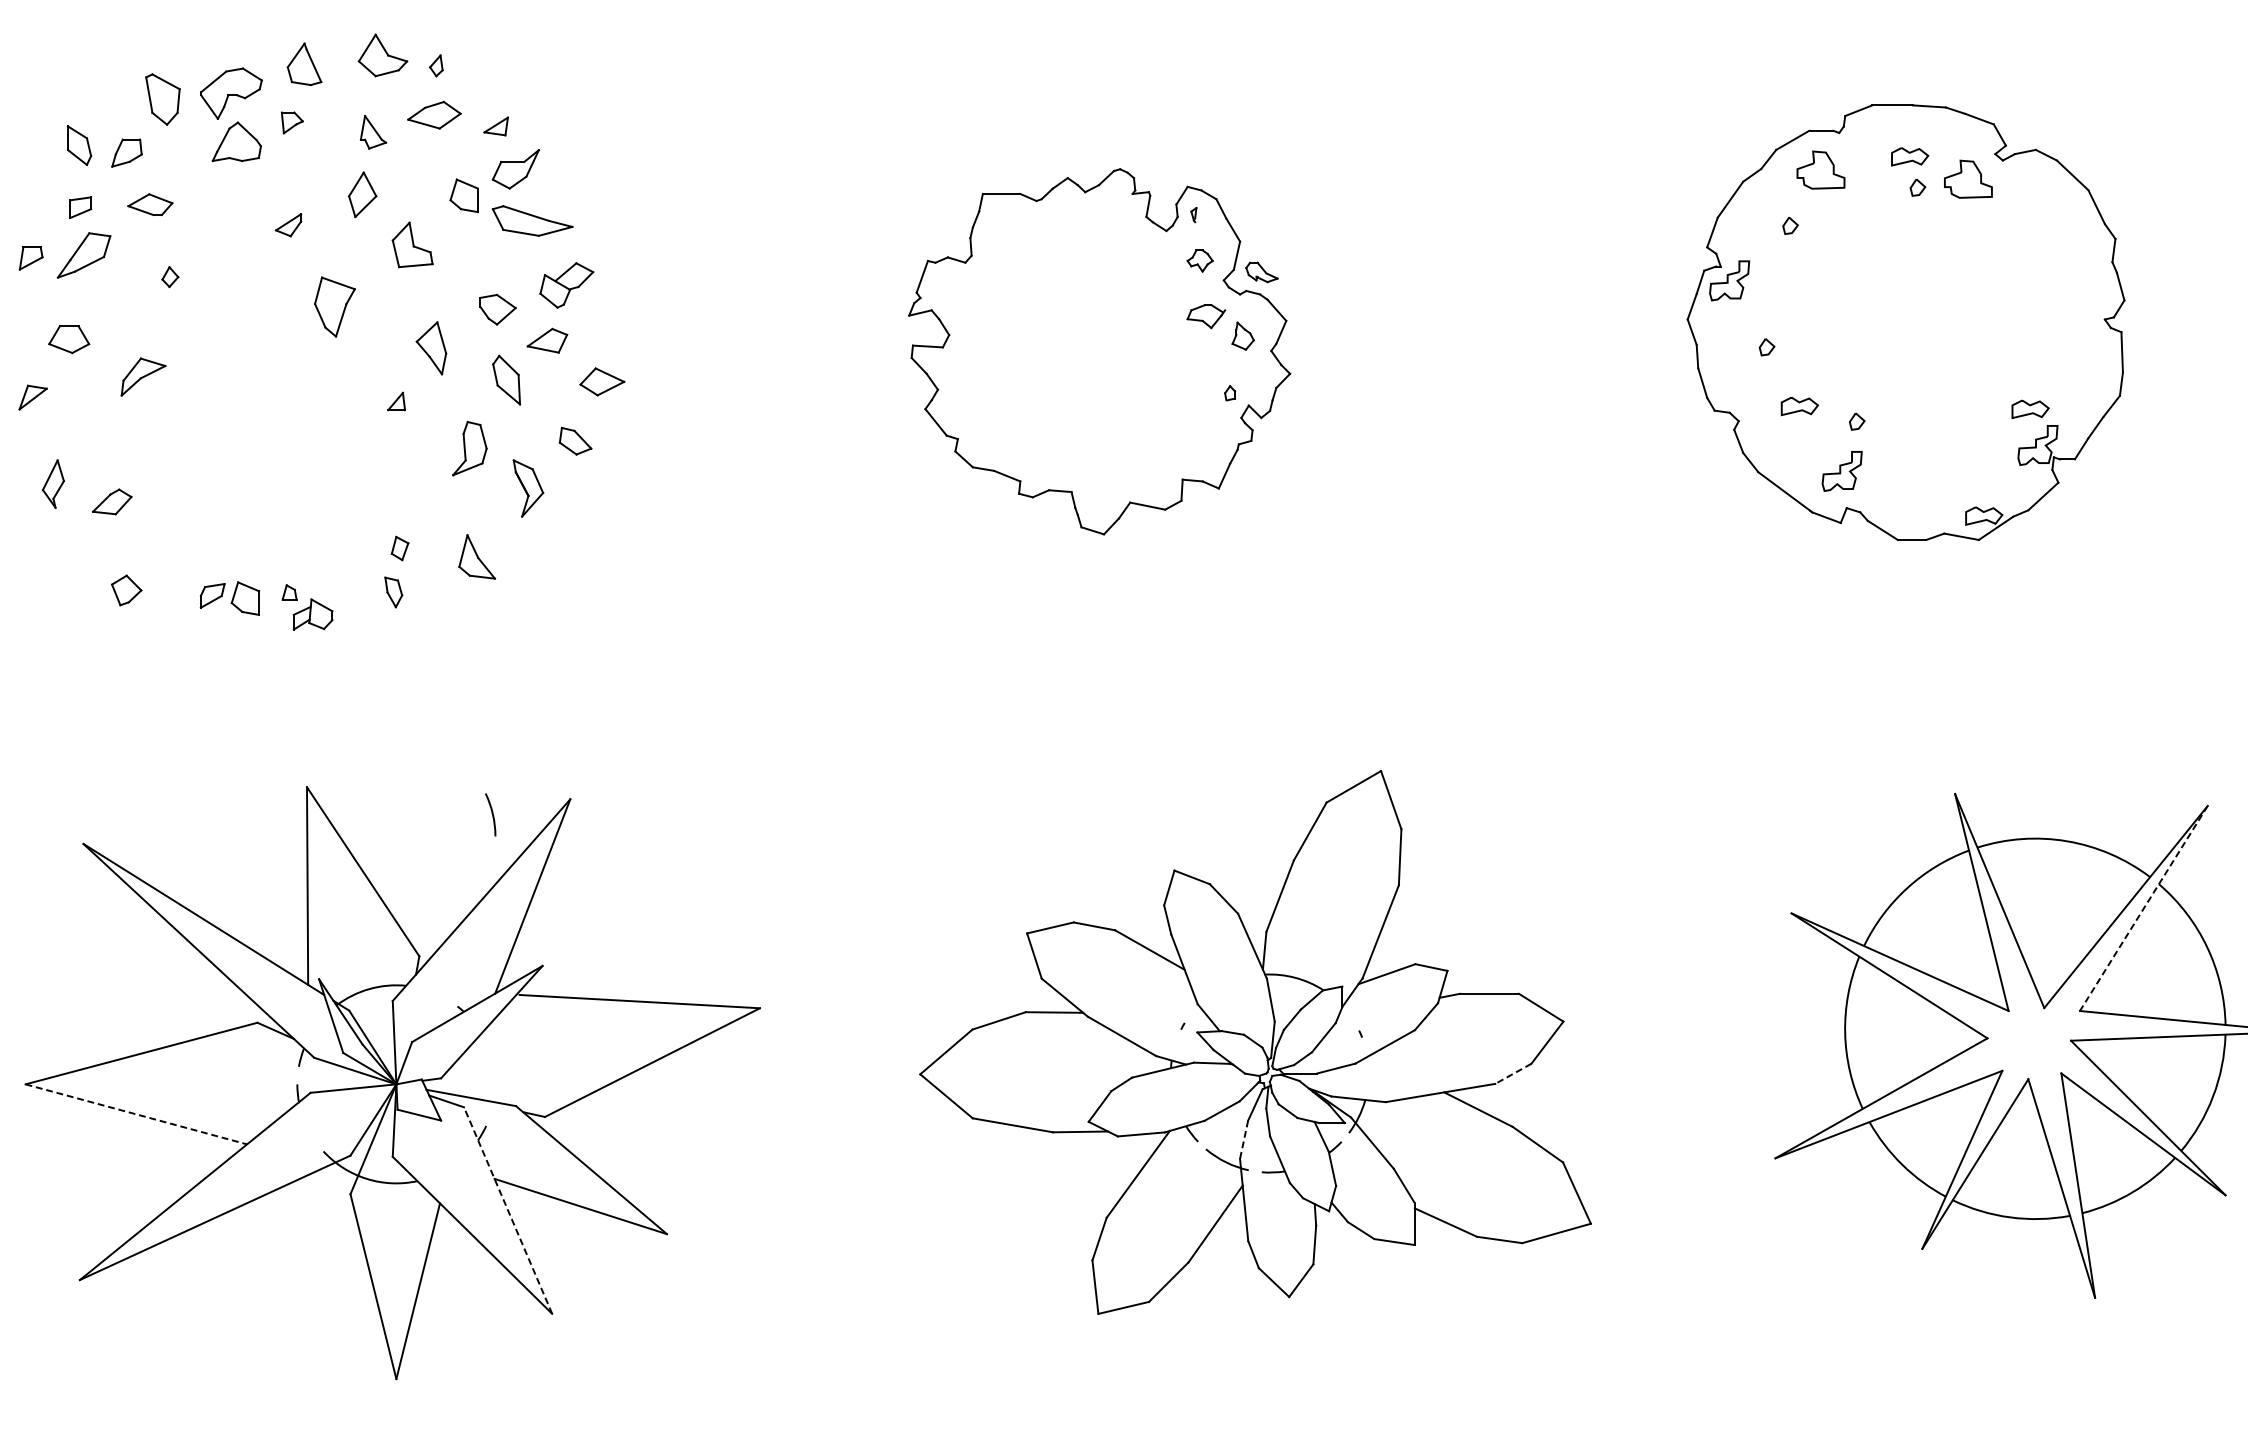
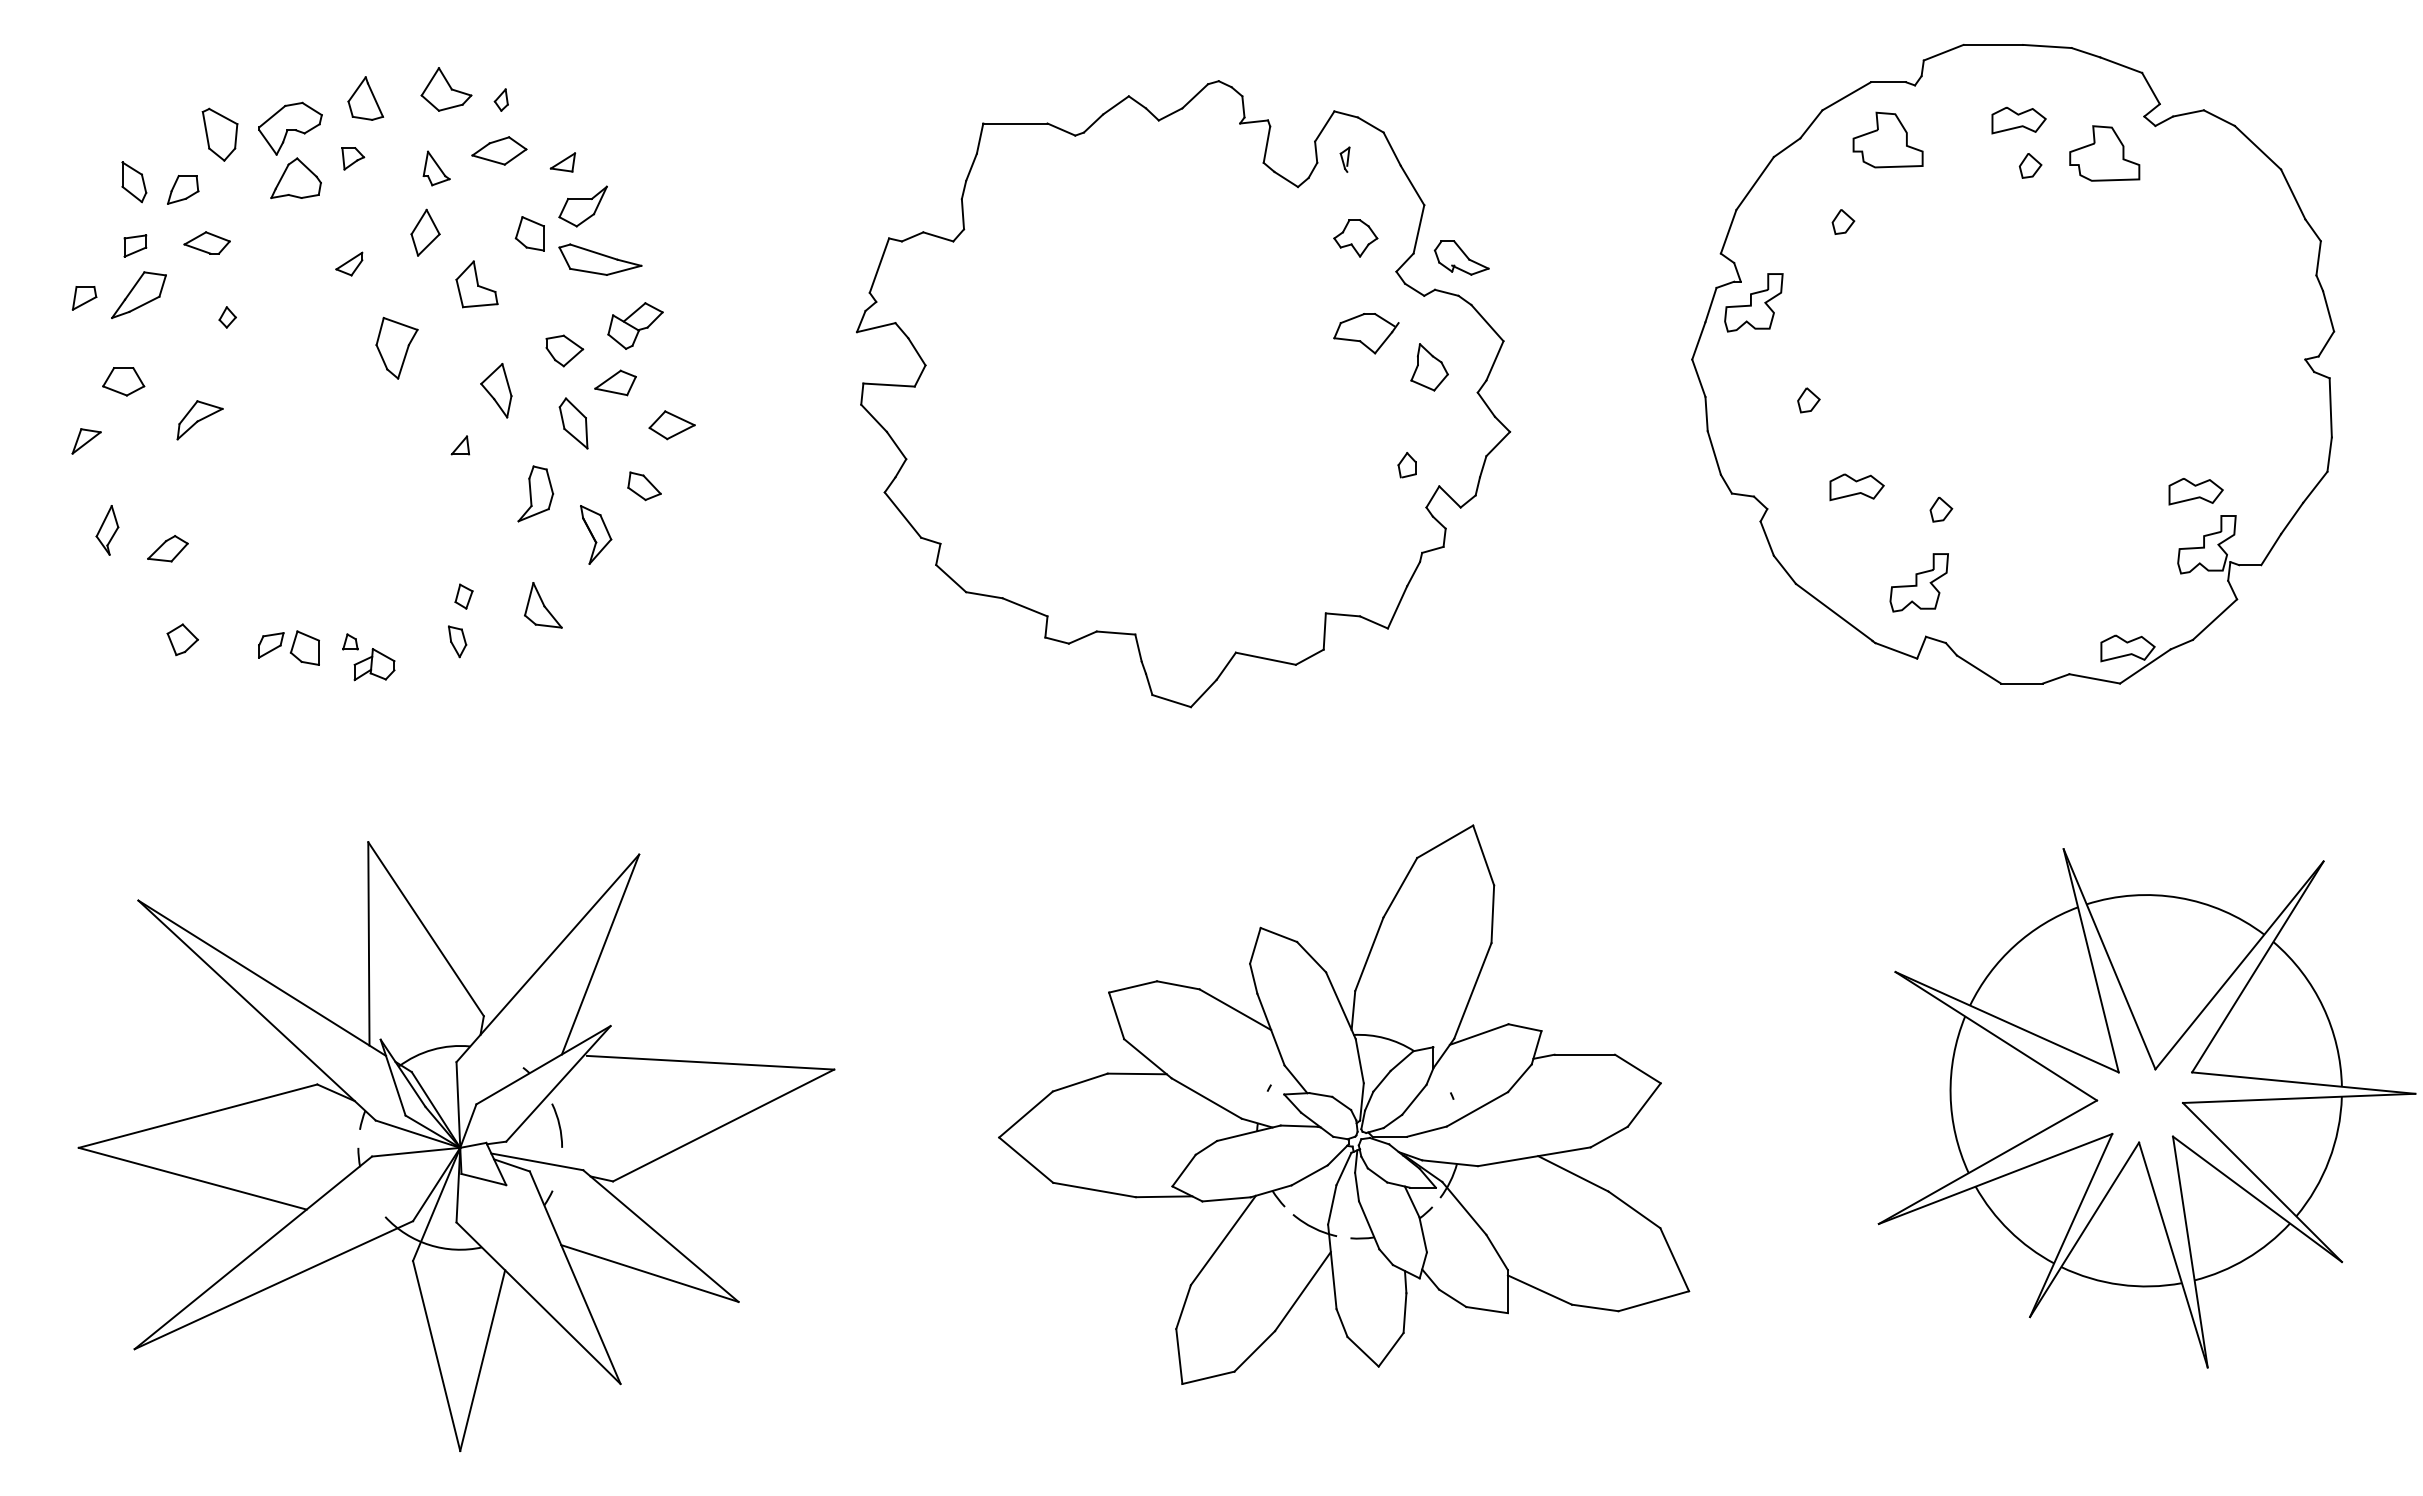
part: (1906, 322) -> (2013, 364), size x1.43
part: (1099, 352) -> (1183, 394), size x1.67
arc: (491, 814) -> (558, 1125), moved
line: (2143, 909) -> (2257, 967), dashed -> solid
line: (1512, 1074) -> (1608, 1137), dashed -> solid
line: (137, 1114) -> (193, 1178), dashed -> solid
line: (1244, 1140) -> (1332, 1205), dashed -> solid
line: (508, 1210) -> (575, 1277), dashed -> solid

